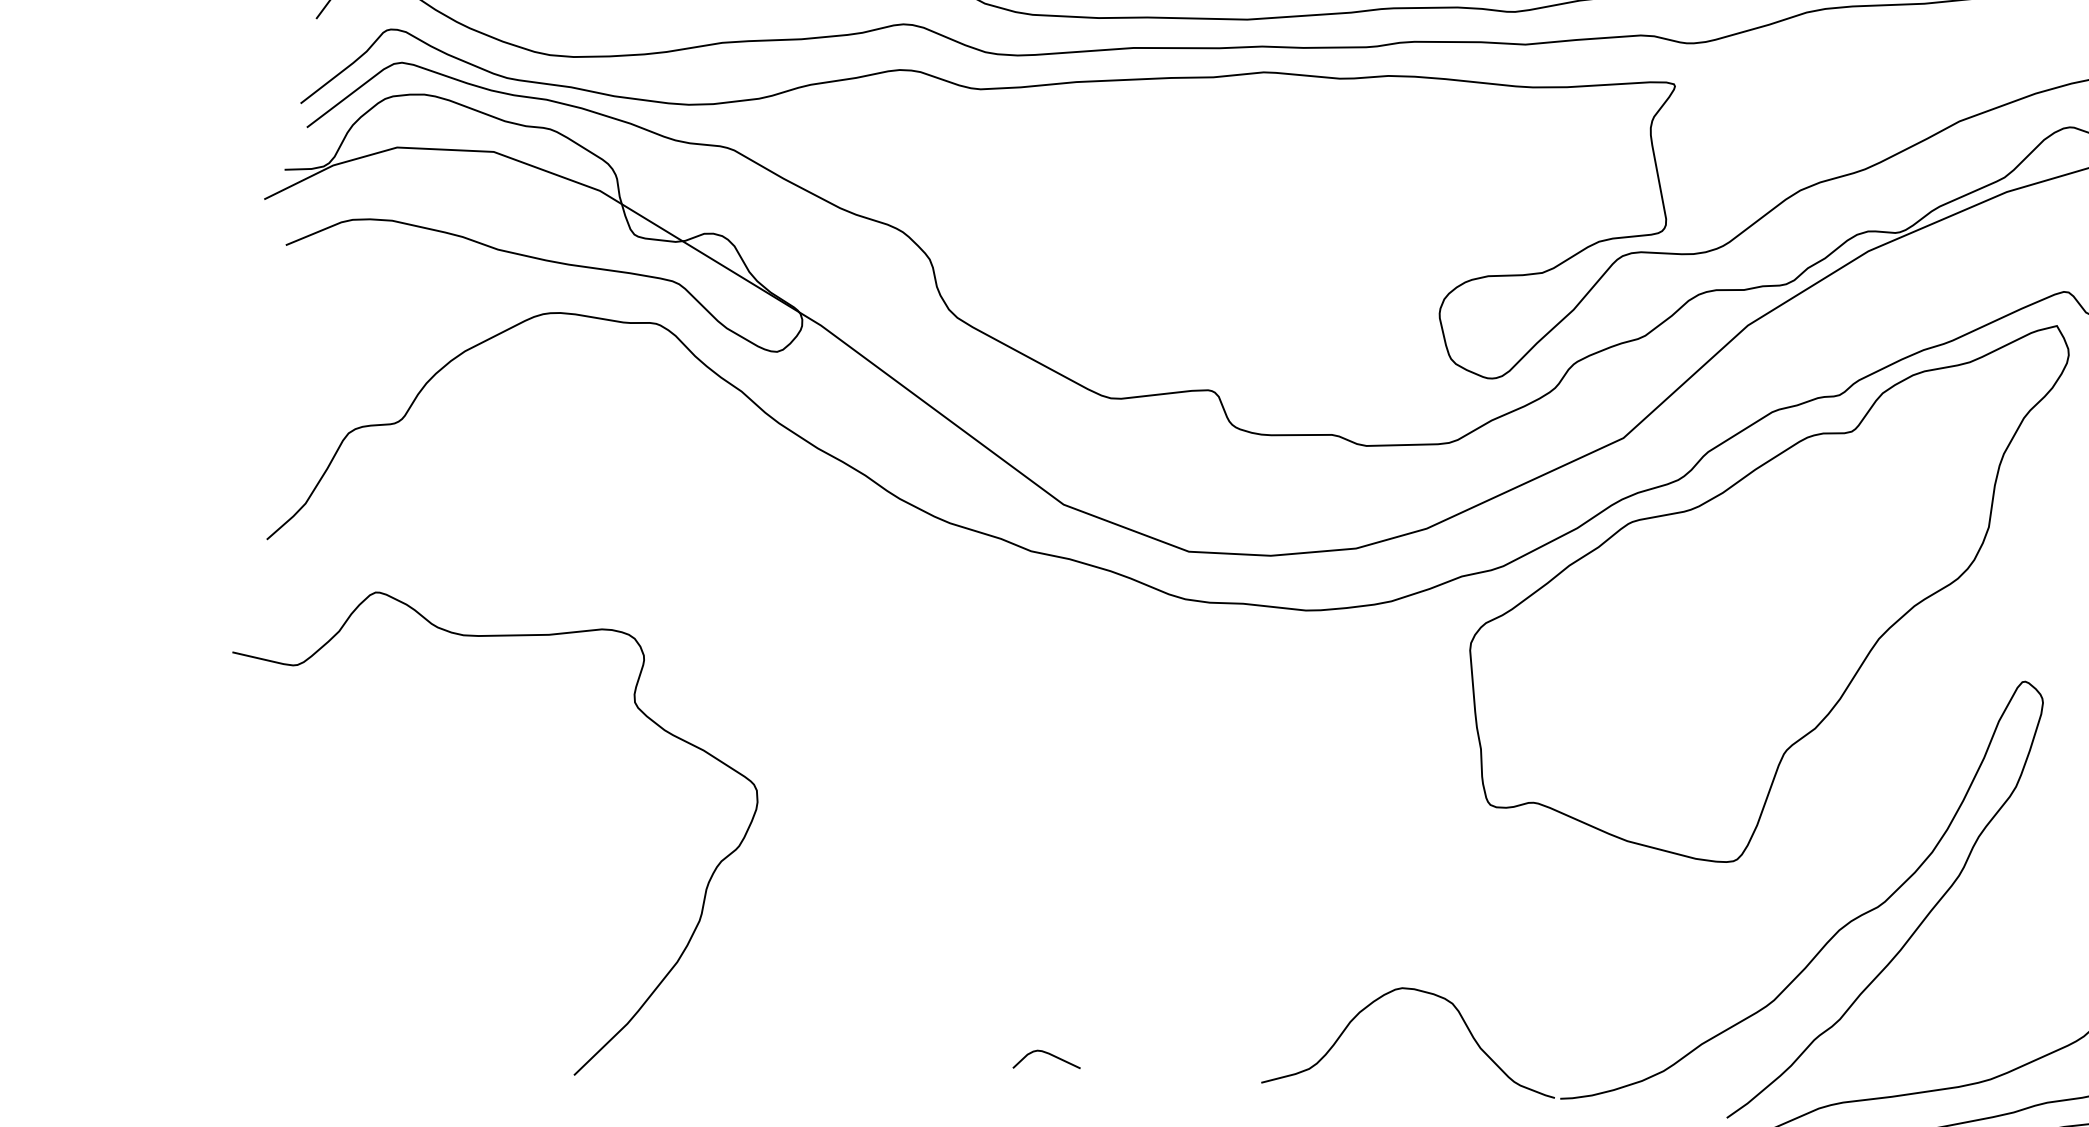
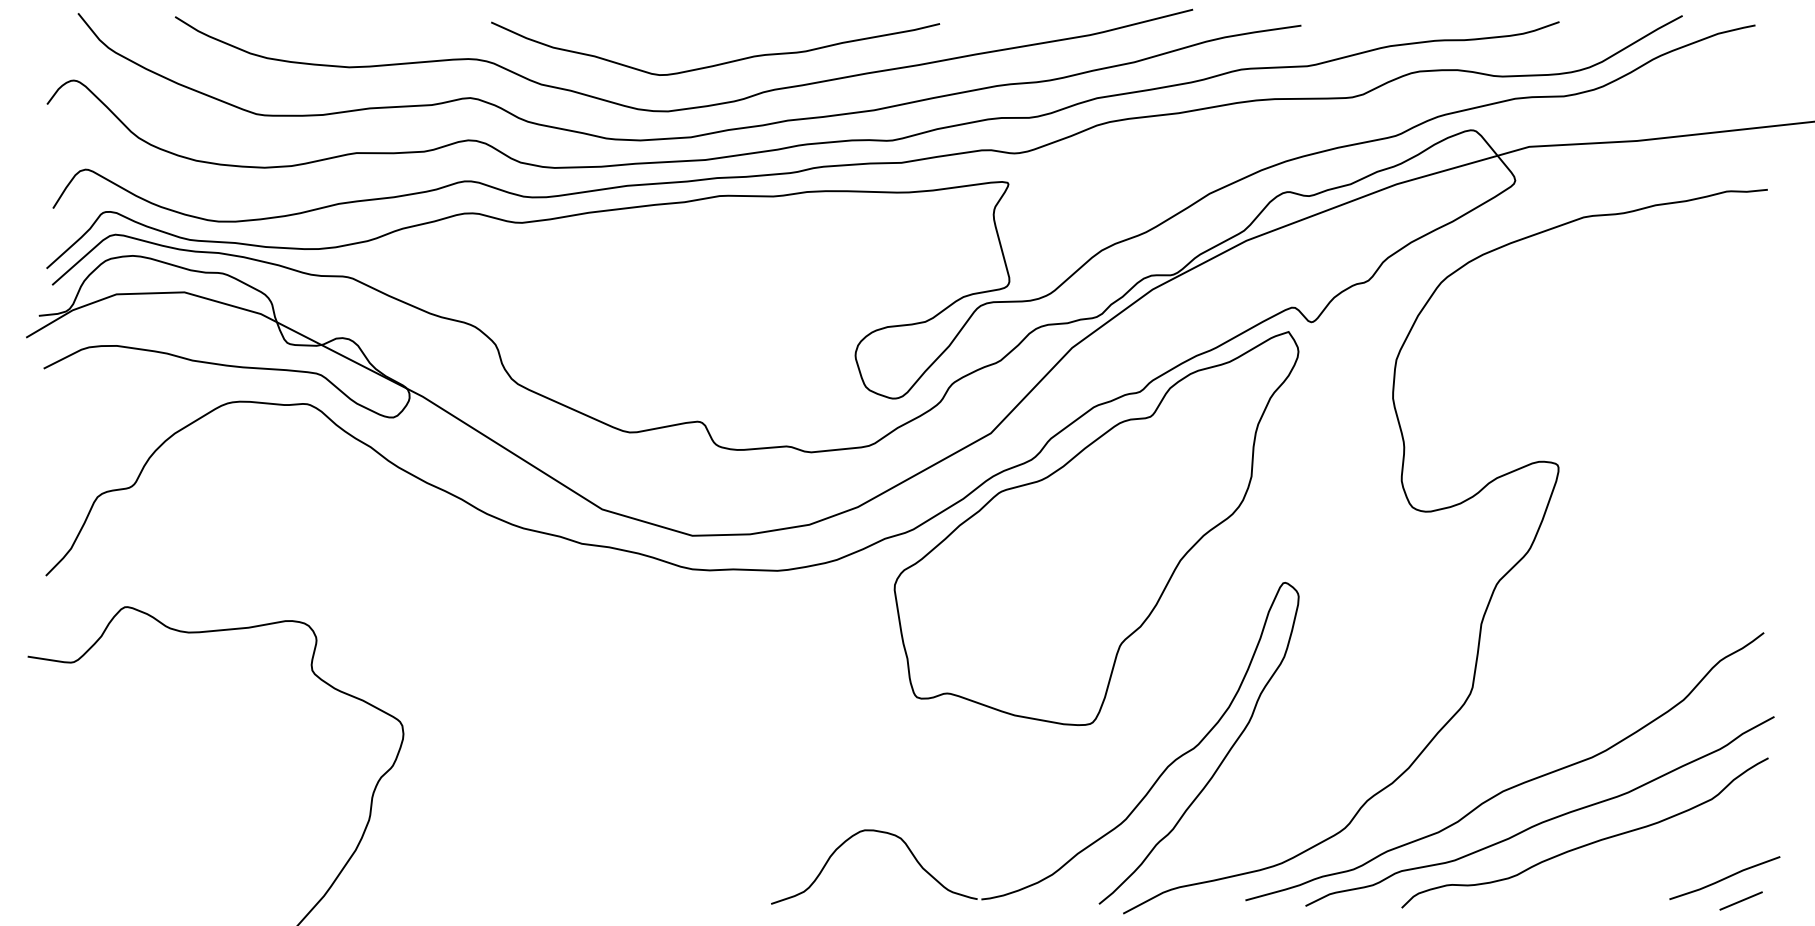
curve: (1046, 1054) -> (619, 895), removed

